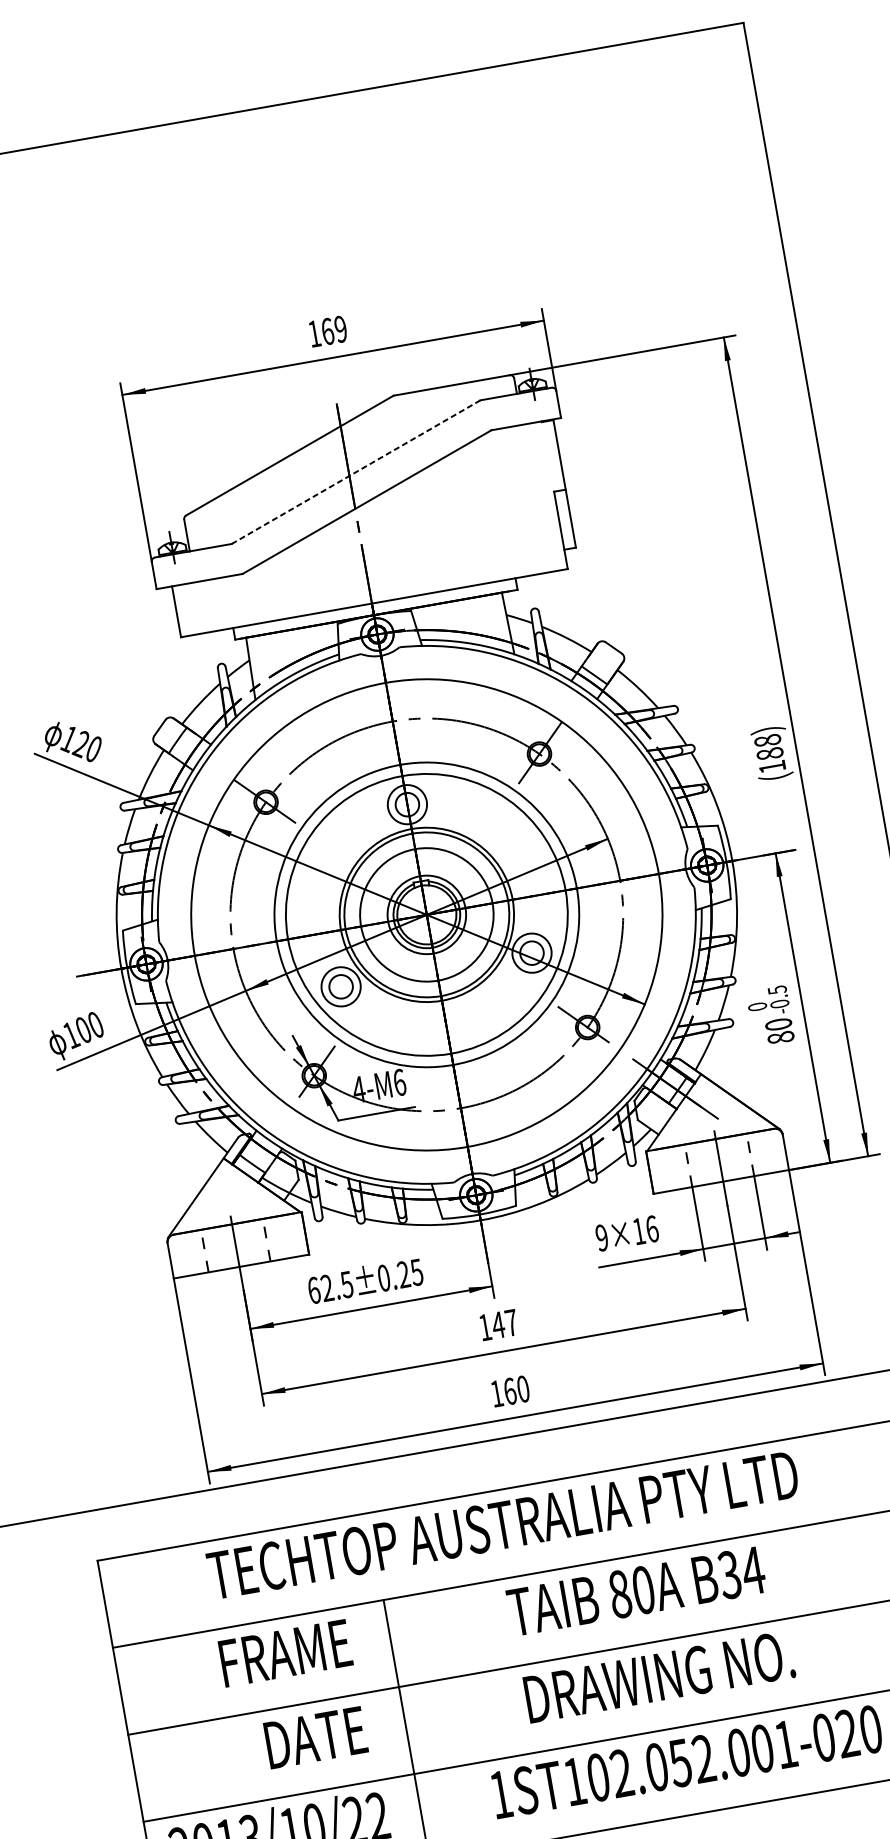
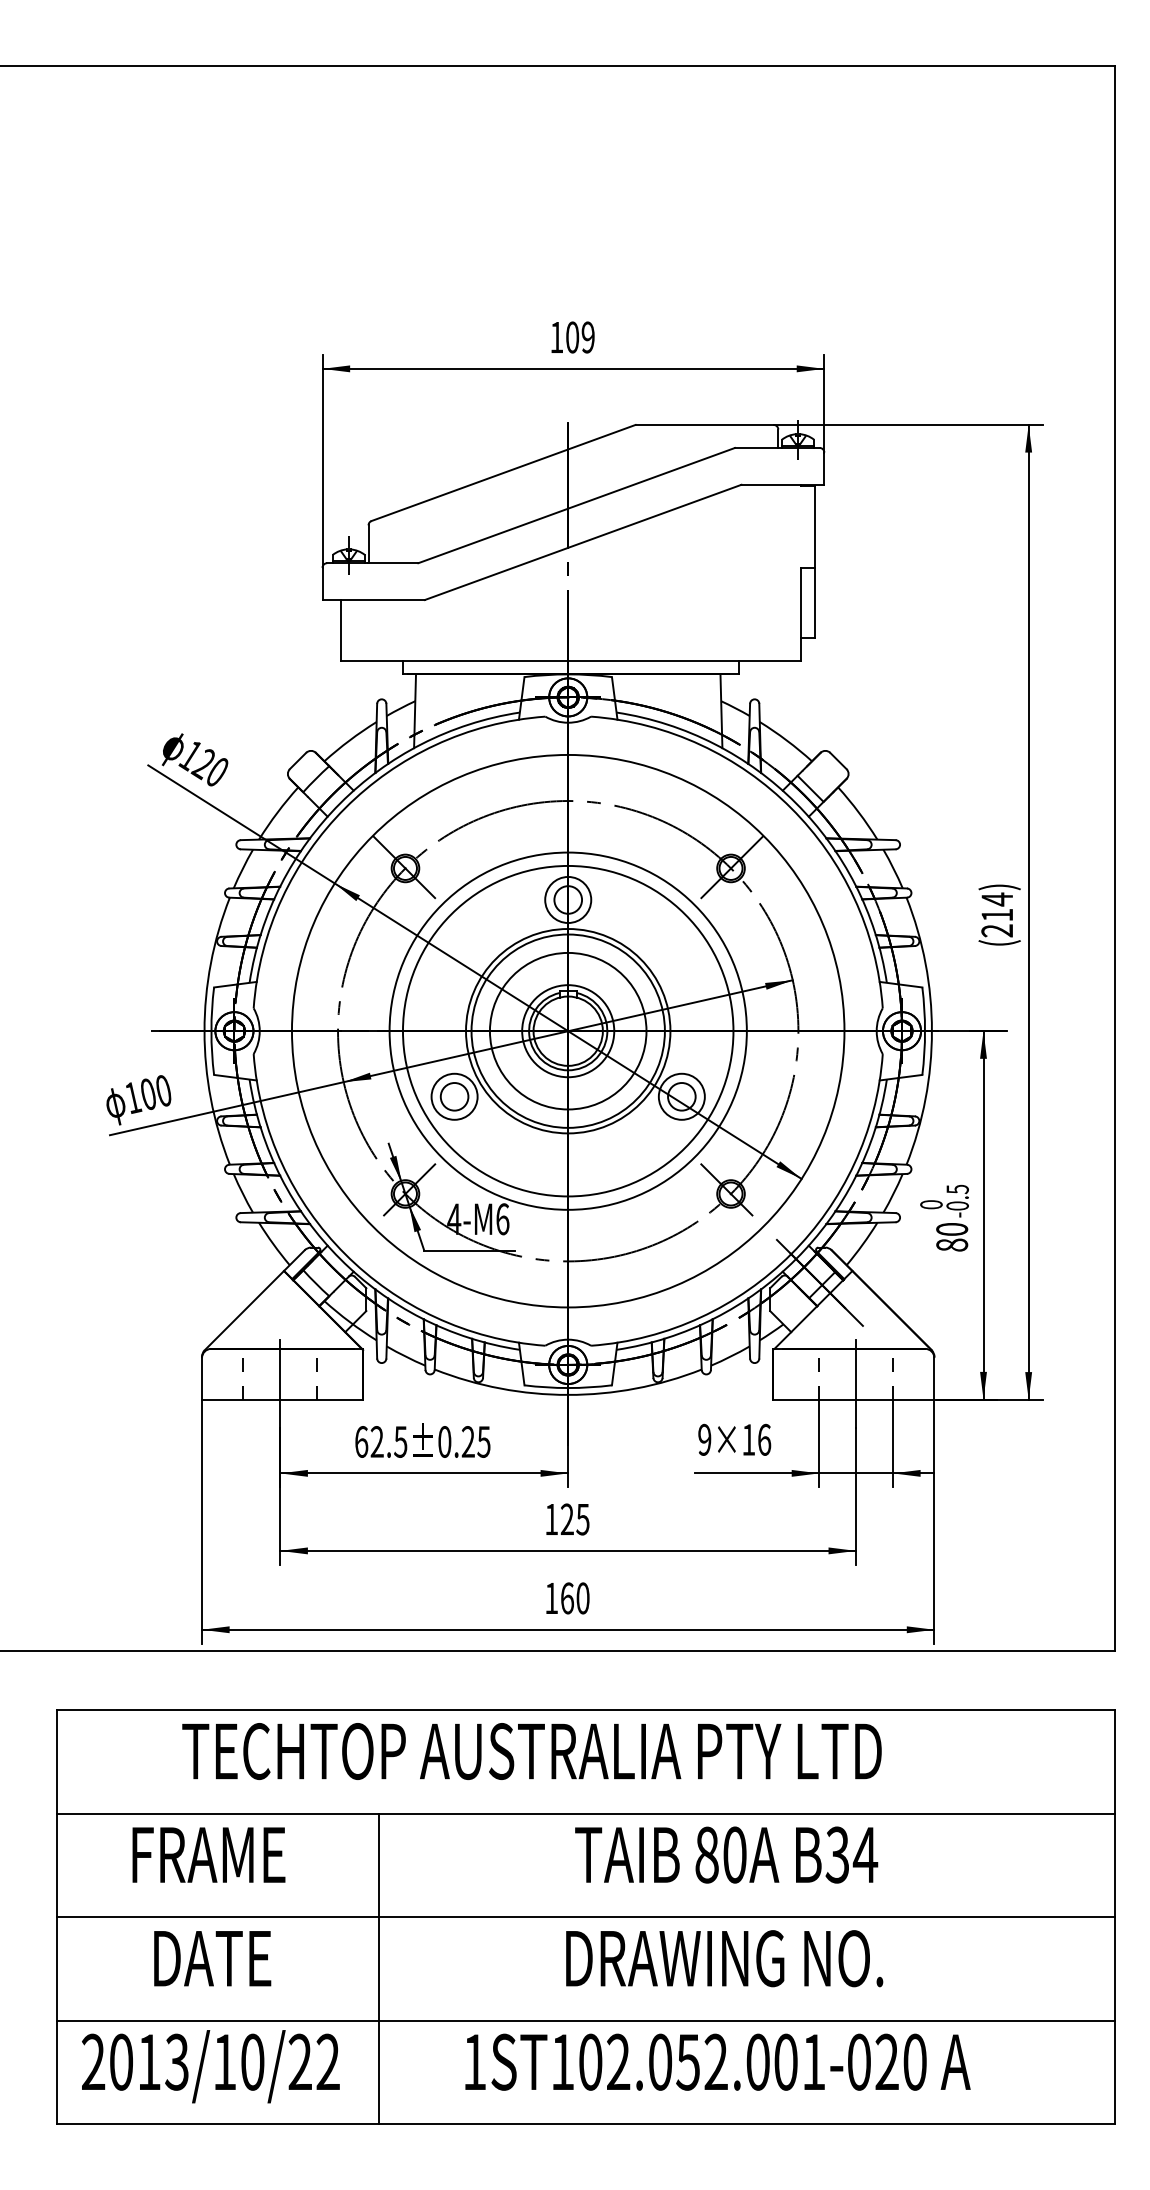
text: (327, 331) -> (572, 337), 169 -> 109
line: (355, 472) -> (576, 505), dashed -> solid
text: (770, 753) -> (997, 914), (188) -> (214)
text: (504, 1324) -> (574, 1519), 147 -> 125
text: (636, 1590) -> (726, 1854), moved
text: (285, 1652) -> (208, 1854), moved
text: (659, 1676) -> (724, 1958), moved
text: (315, 1737) -> (212, 1958), moved

